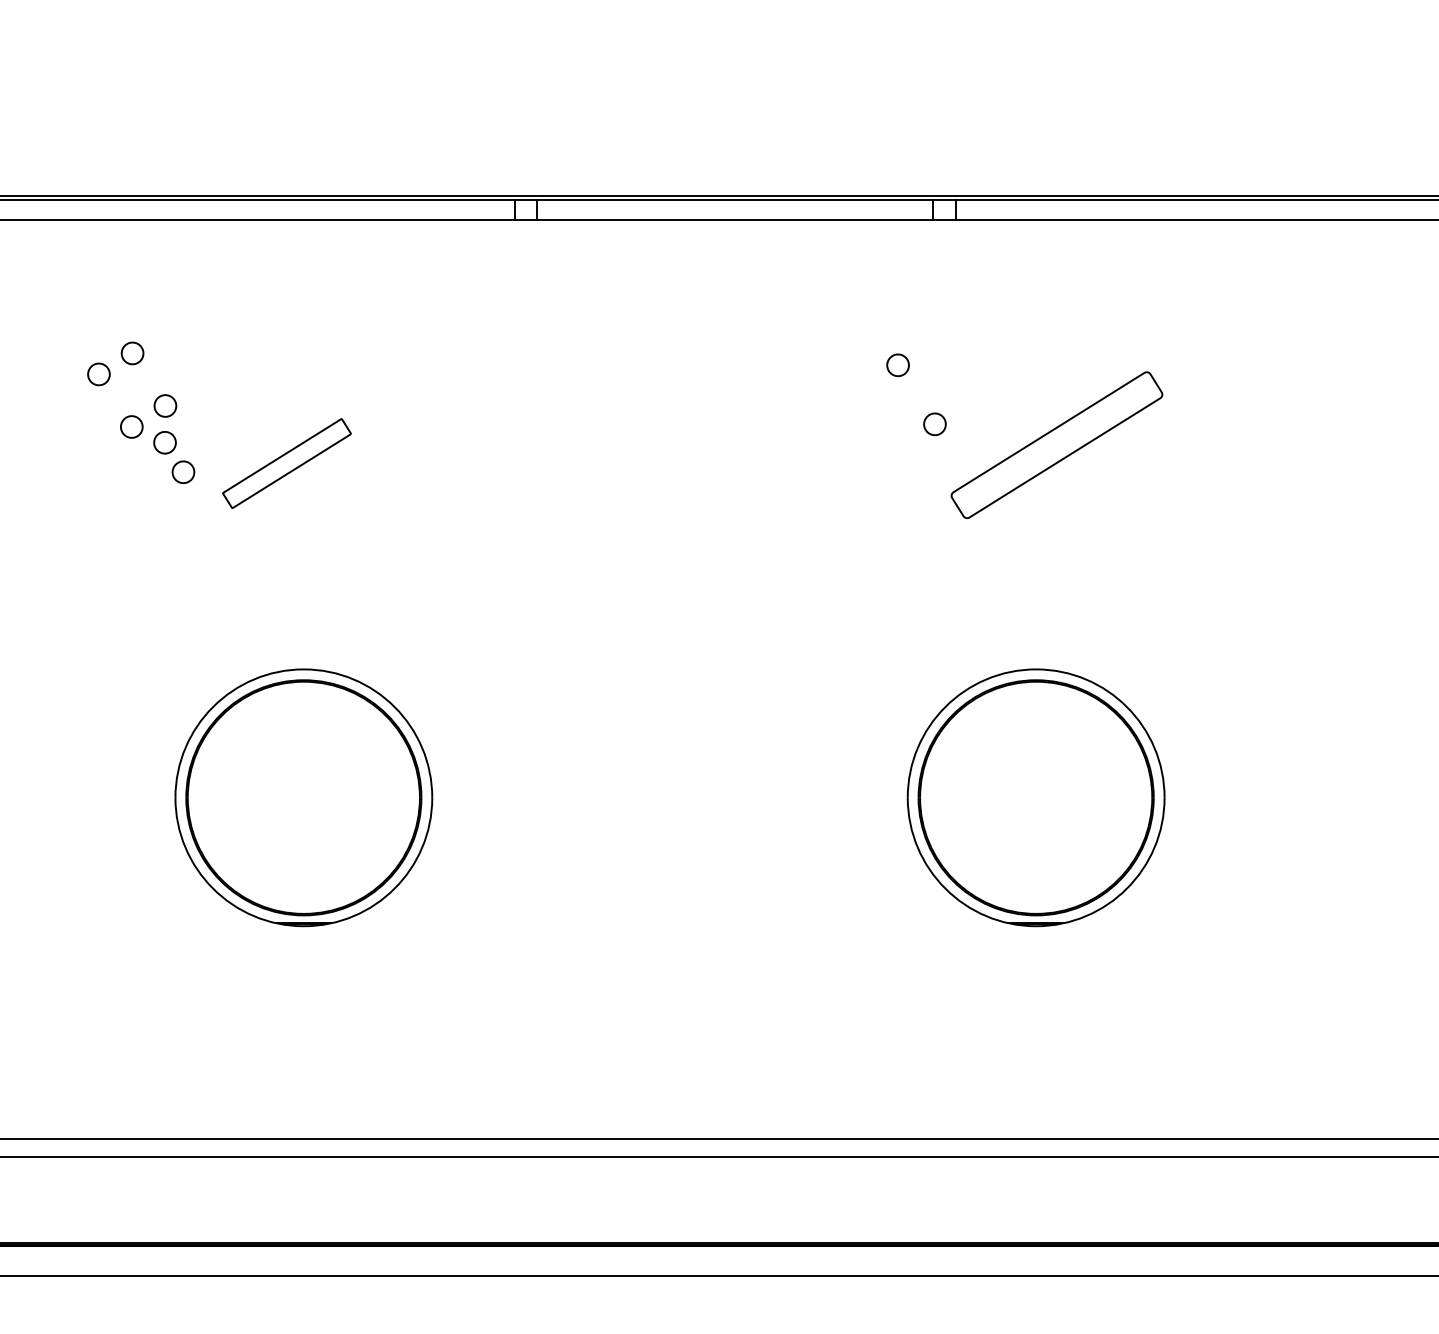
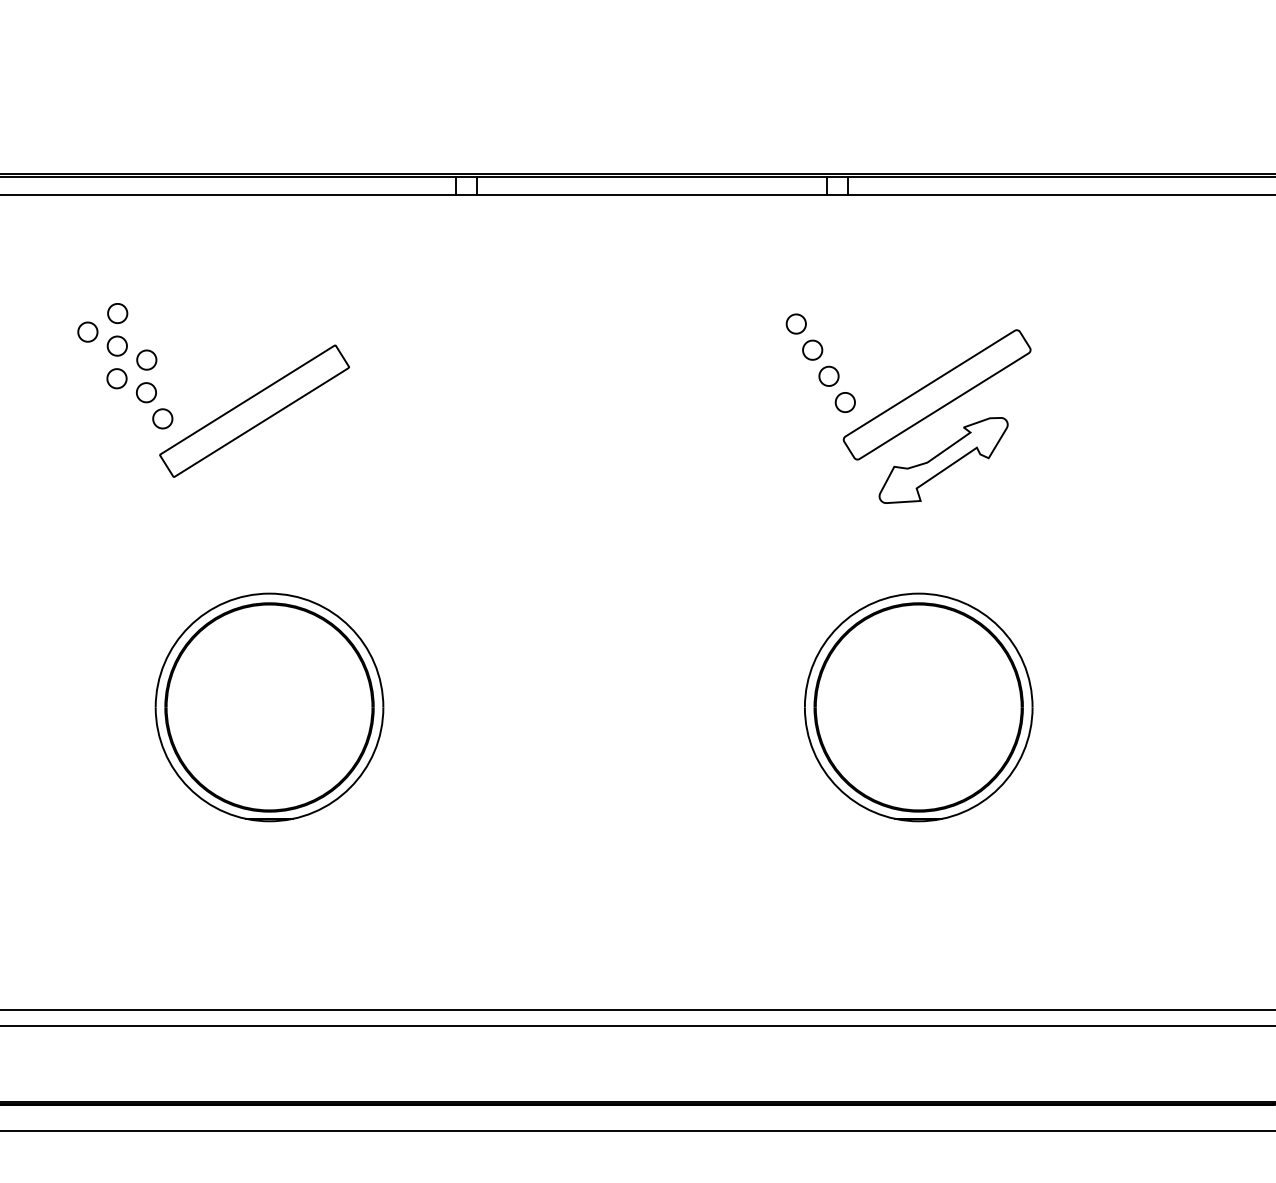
part: (131, 389) -> (116, 345), added
part: (916, 394) -> (812, 349), added
part: (953, 453) -> (845, 402), added
part: (286, 463) -> (254, 411), size x1.67
part: (1064, 519) -> (943, 460), added

